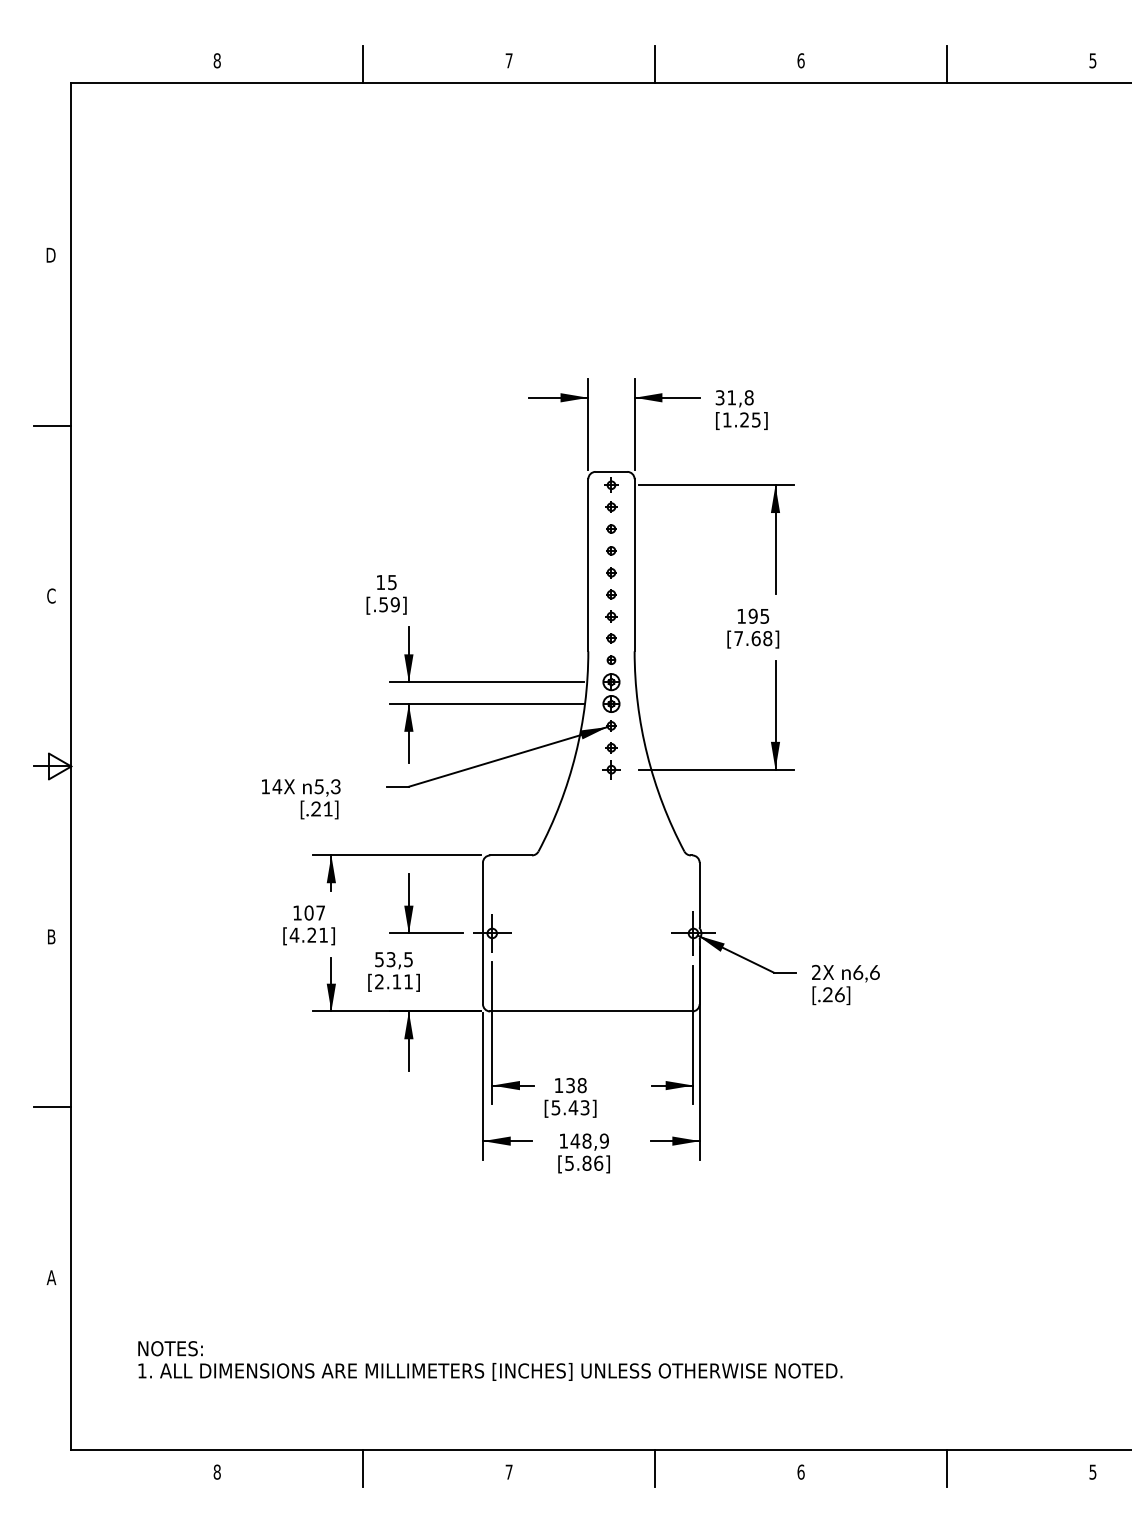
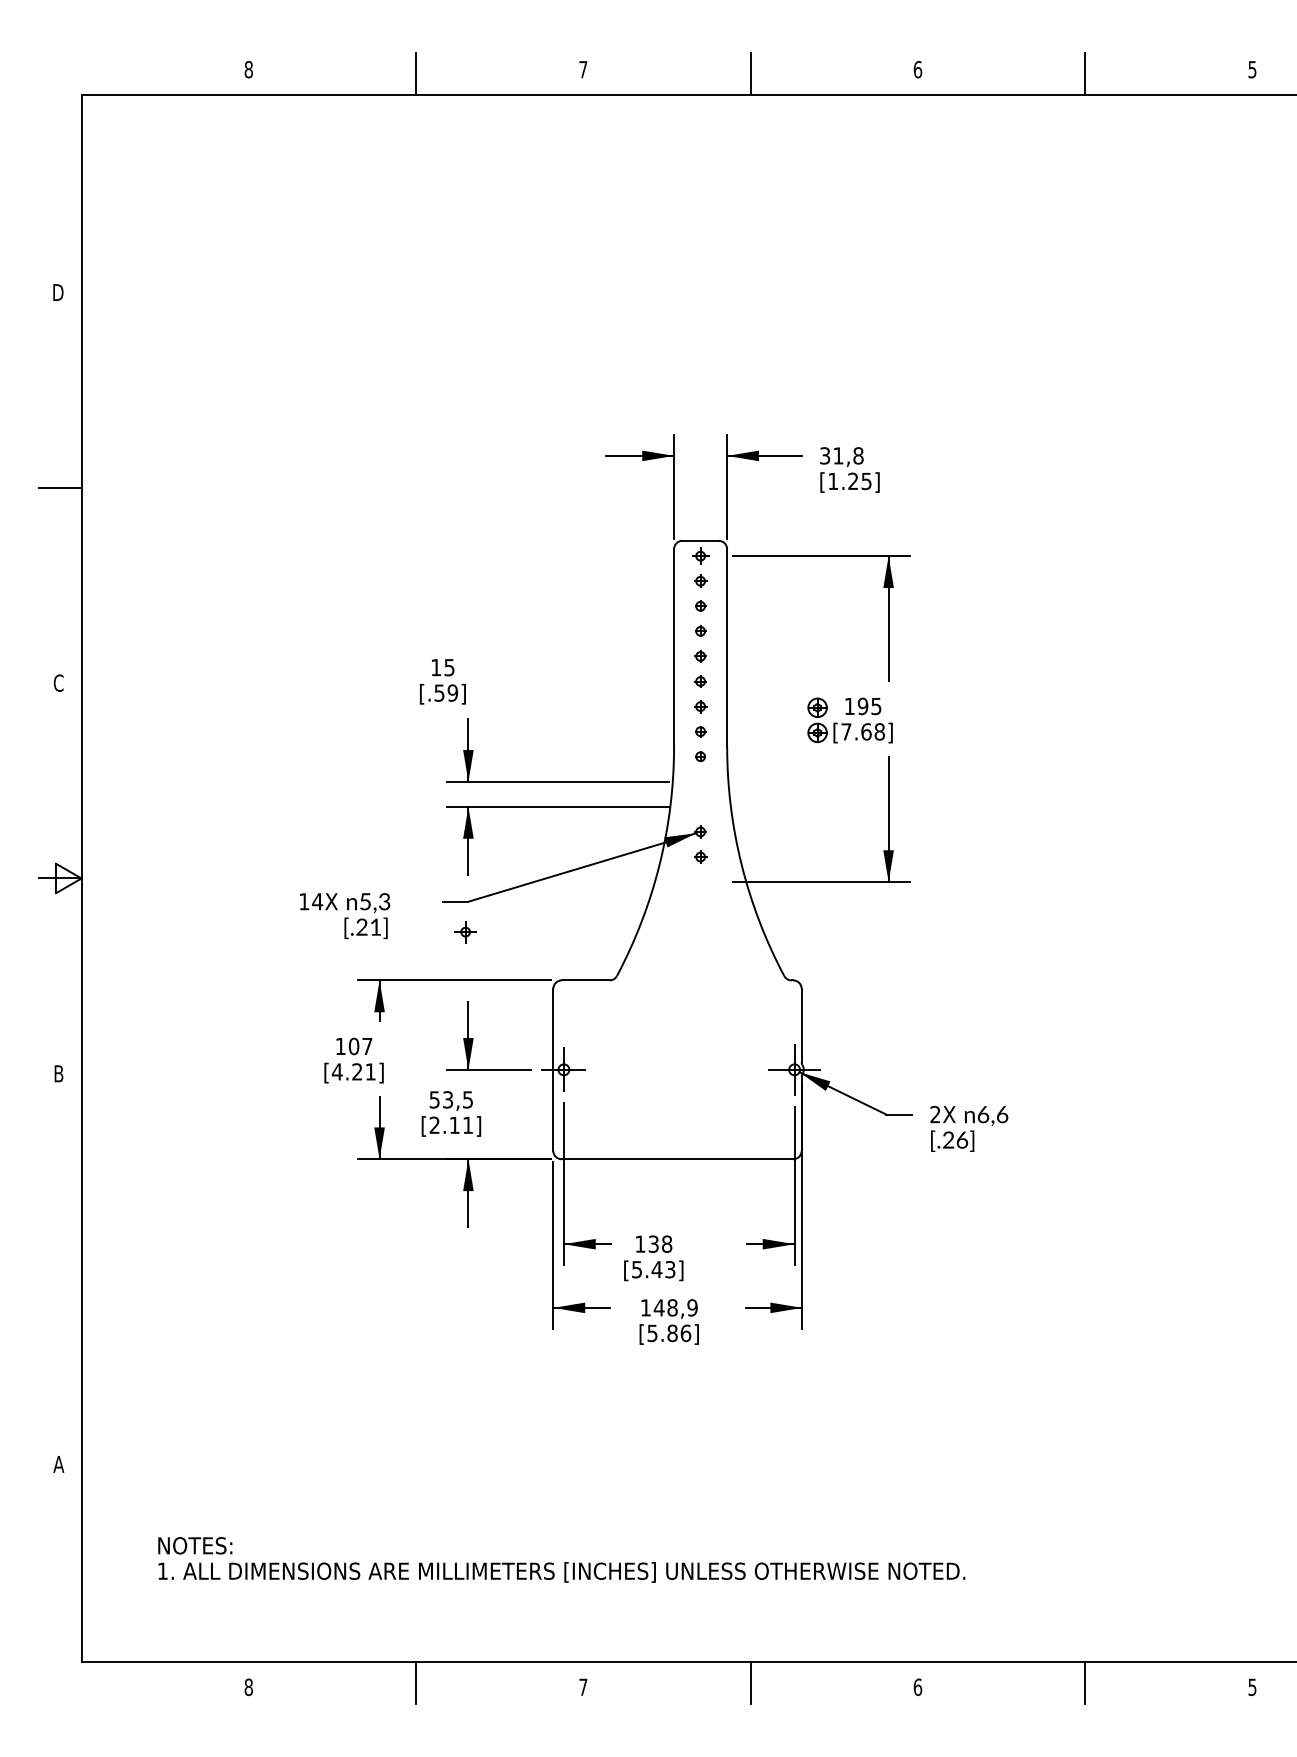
part: (611, 693) -> (817, 720), moved
part: (611, 769) -> (465, 932), moved
line: (52, 1107) -> (60, 1269), removed

